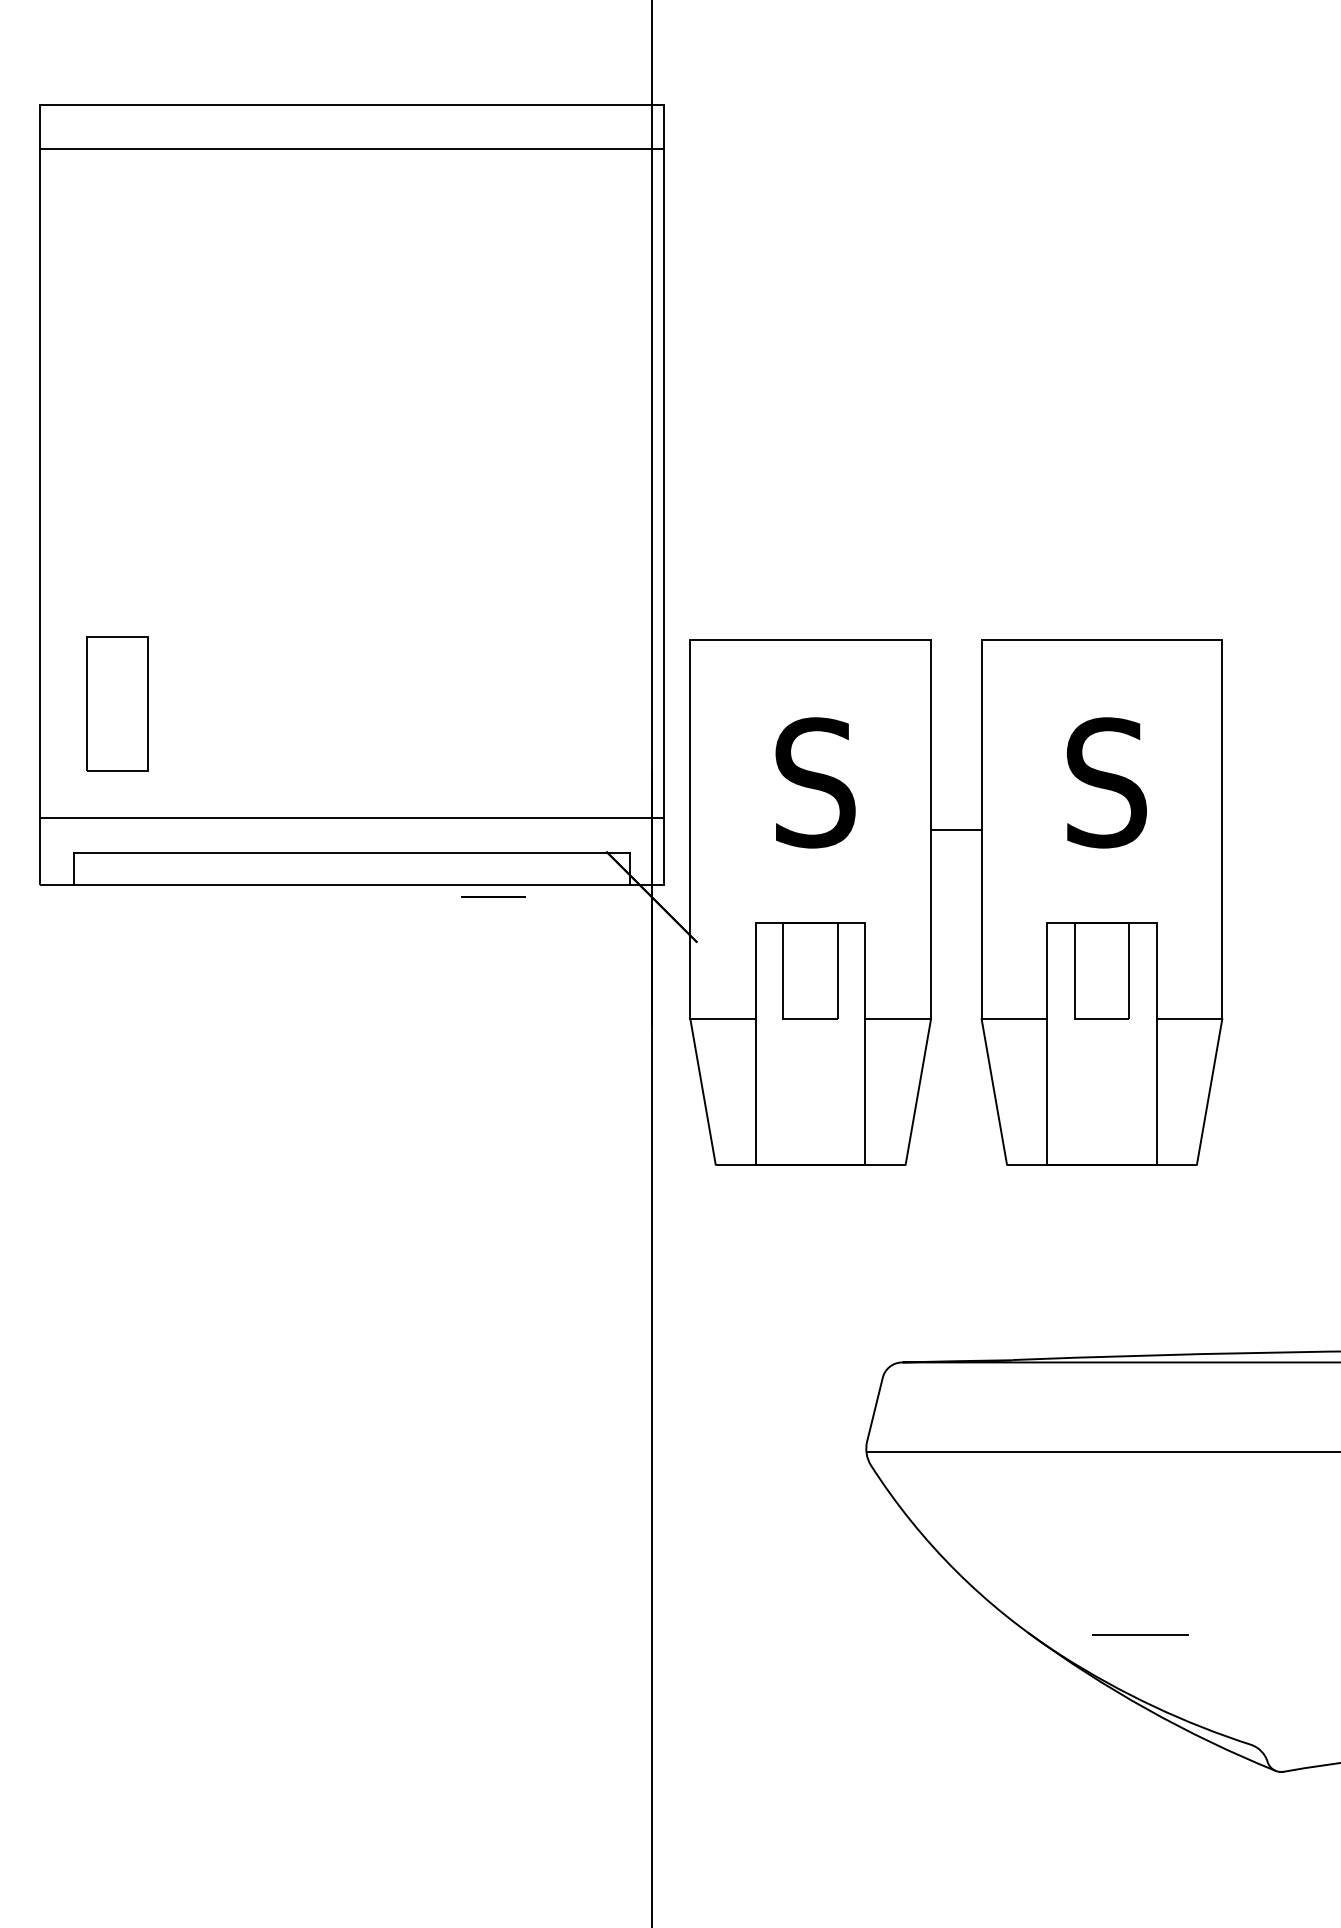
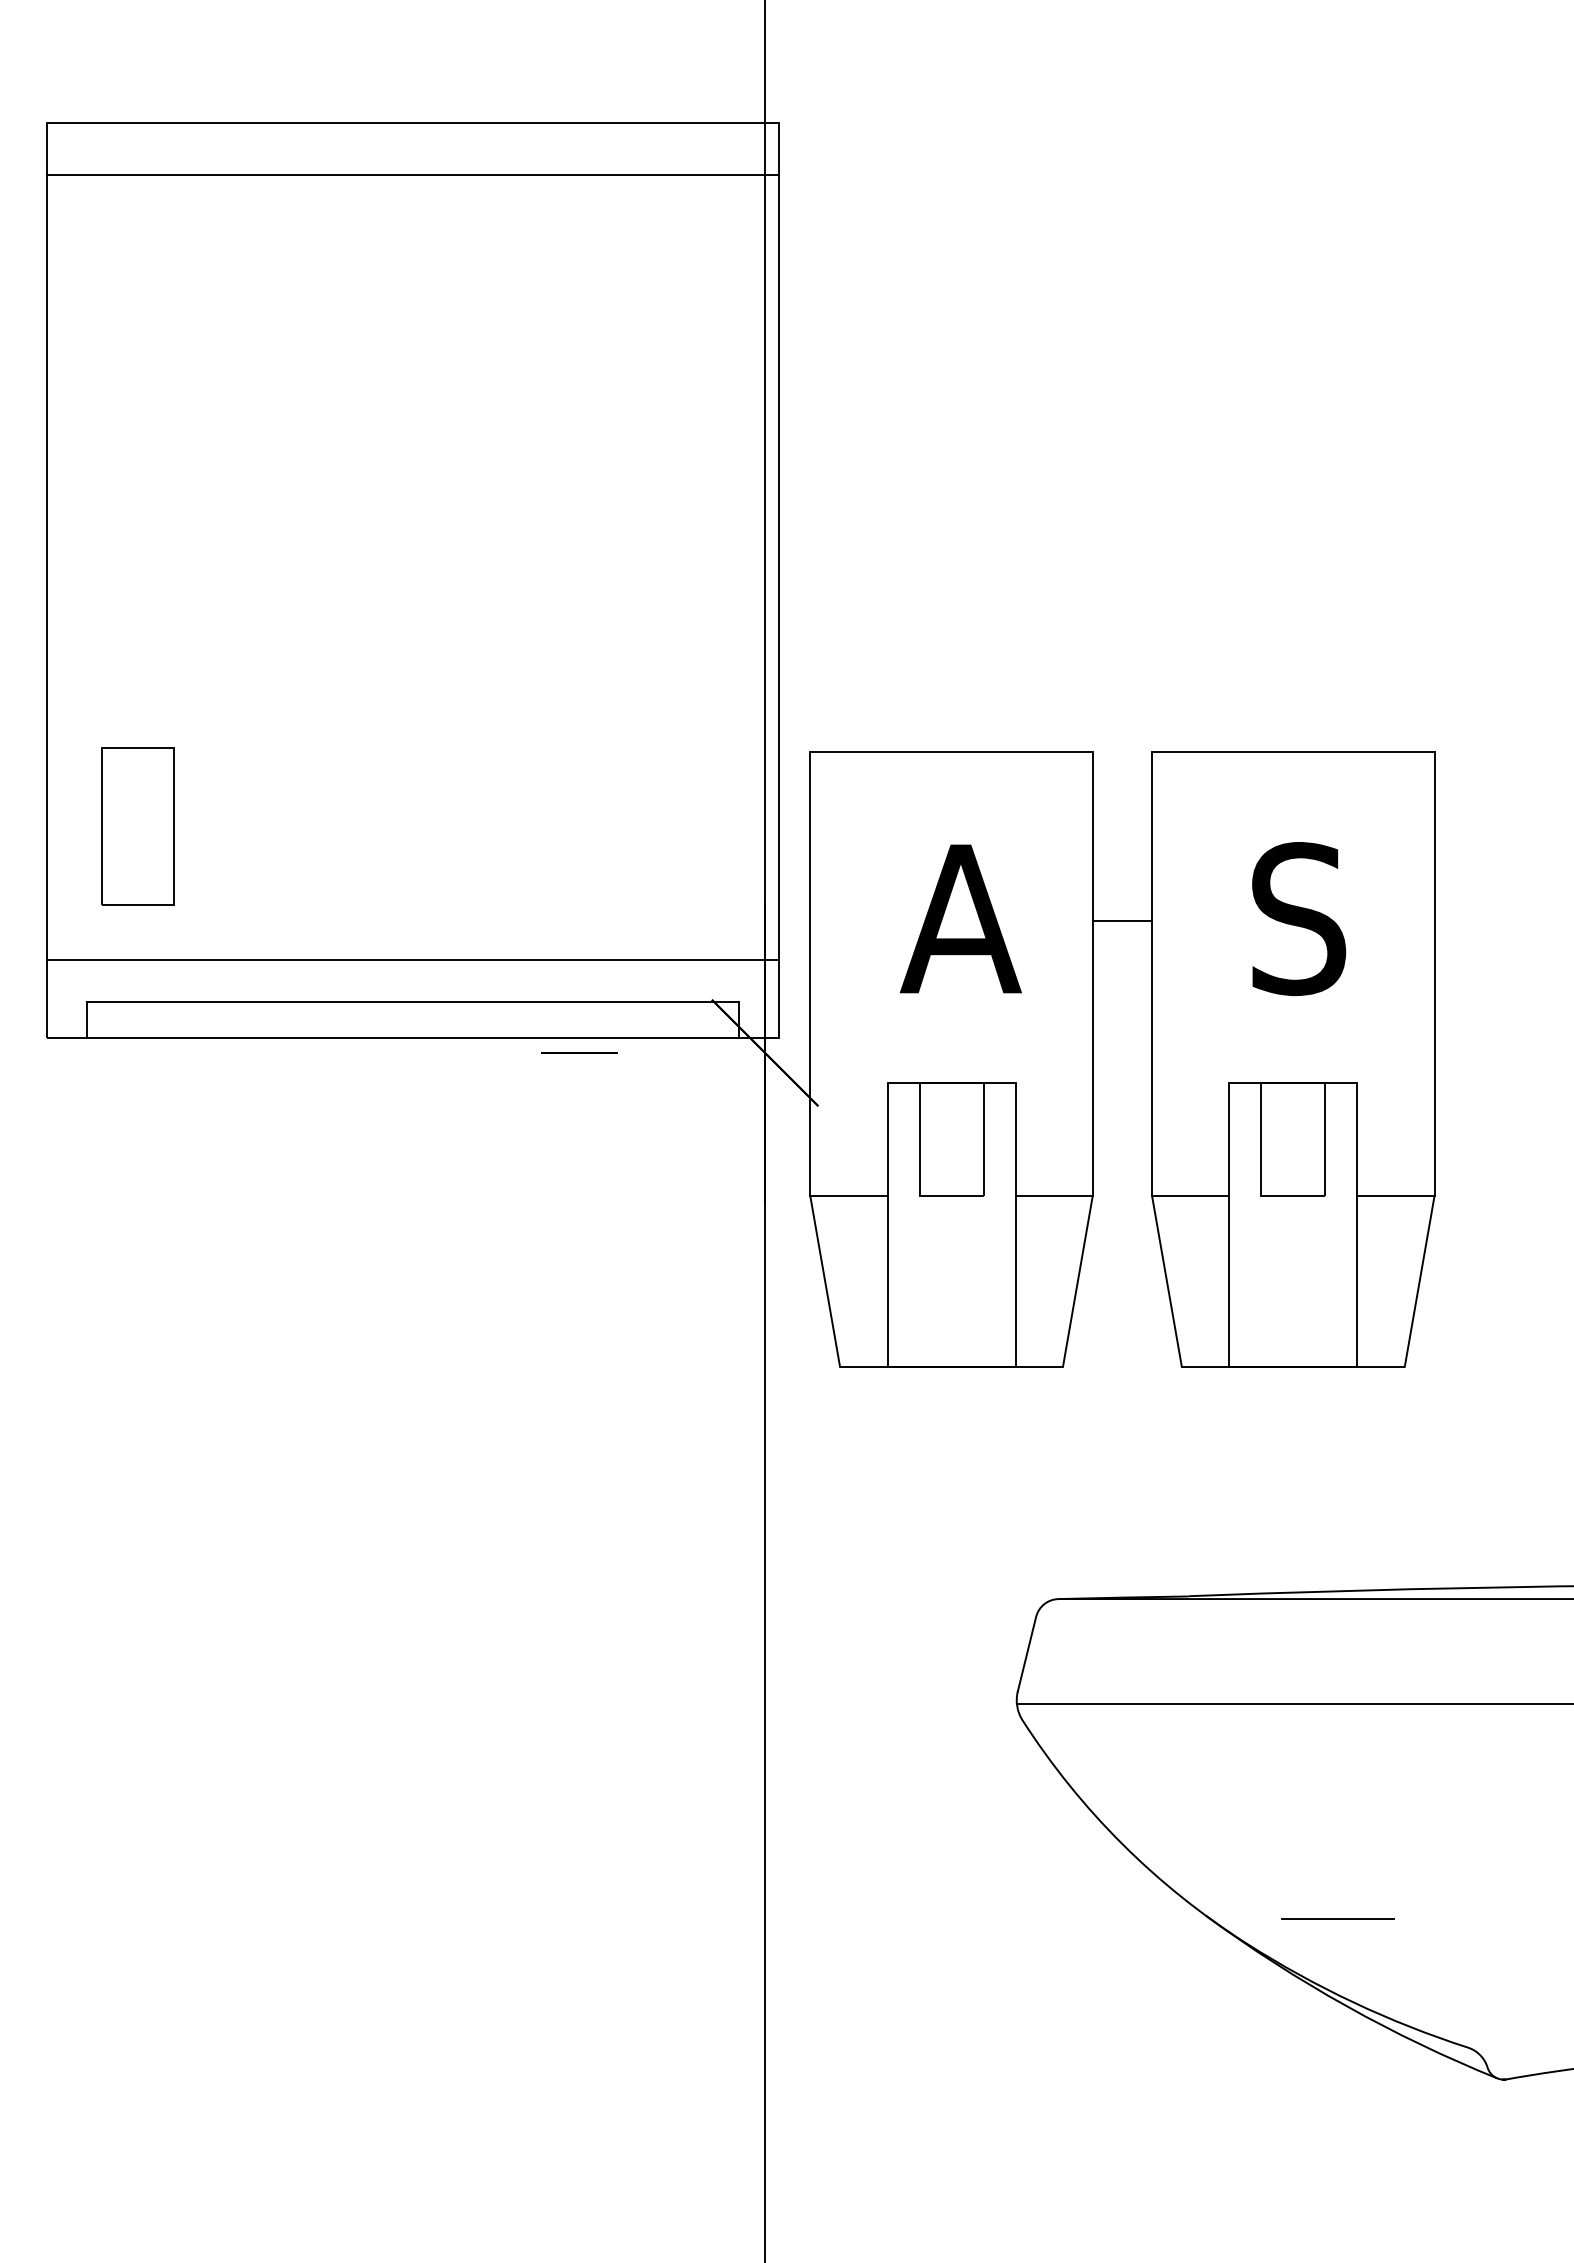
text: (818, 783) -> (960, 919), S -> A
line: (956, 830) -> (1122, 921), moved

